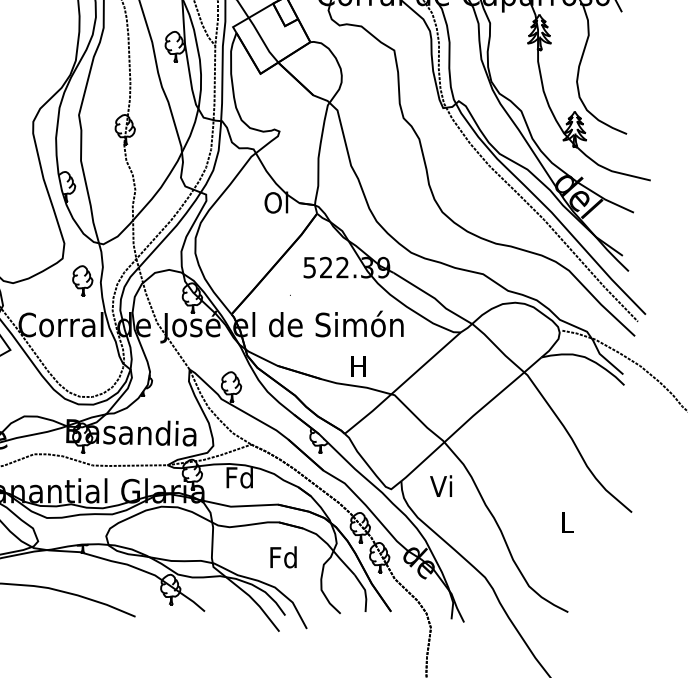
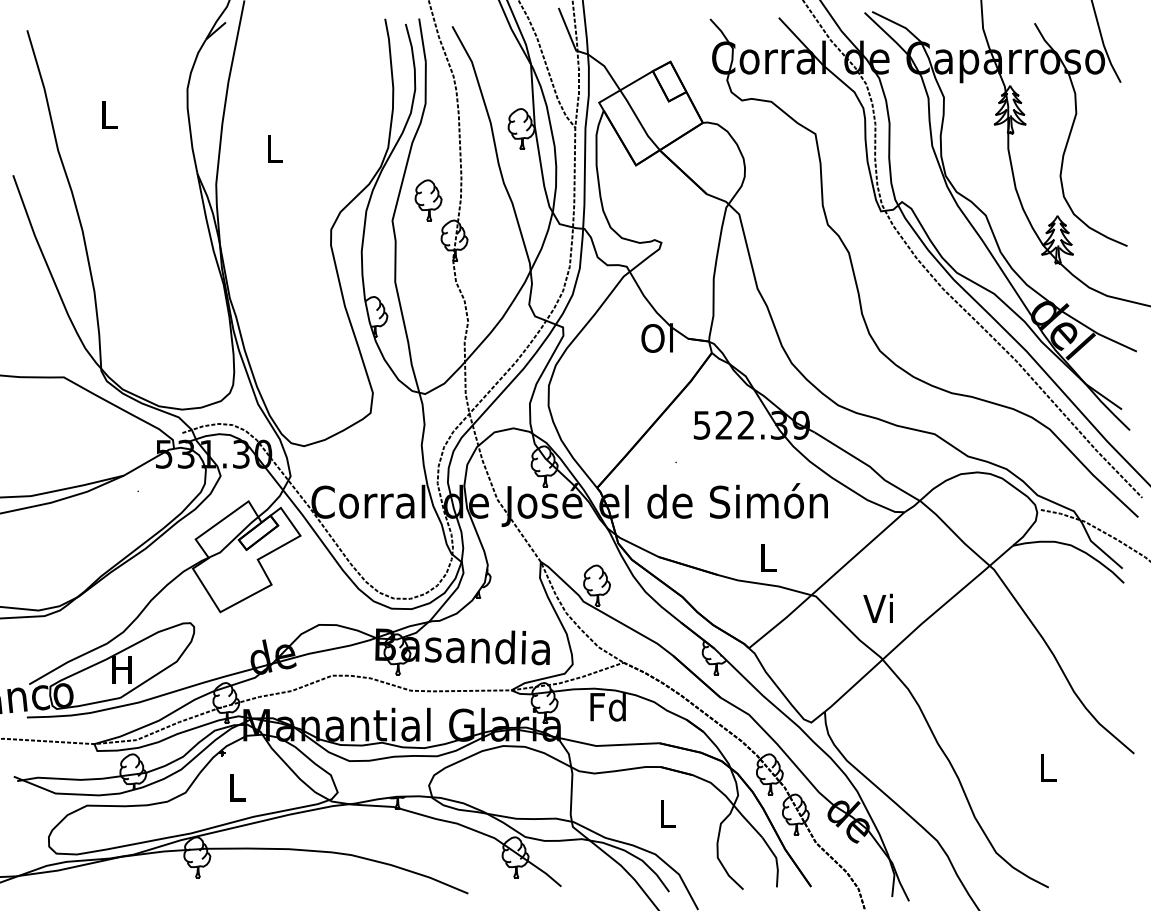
part: (82, 281) -> (428, 200), moved
text: (358, 366) -> (767, 557), H -> L
text: (440, 485) -> (877, 607), moved
text: (283, 557) -> (666, 813), Fd -> L

